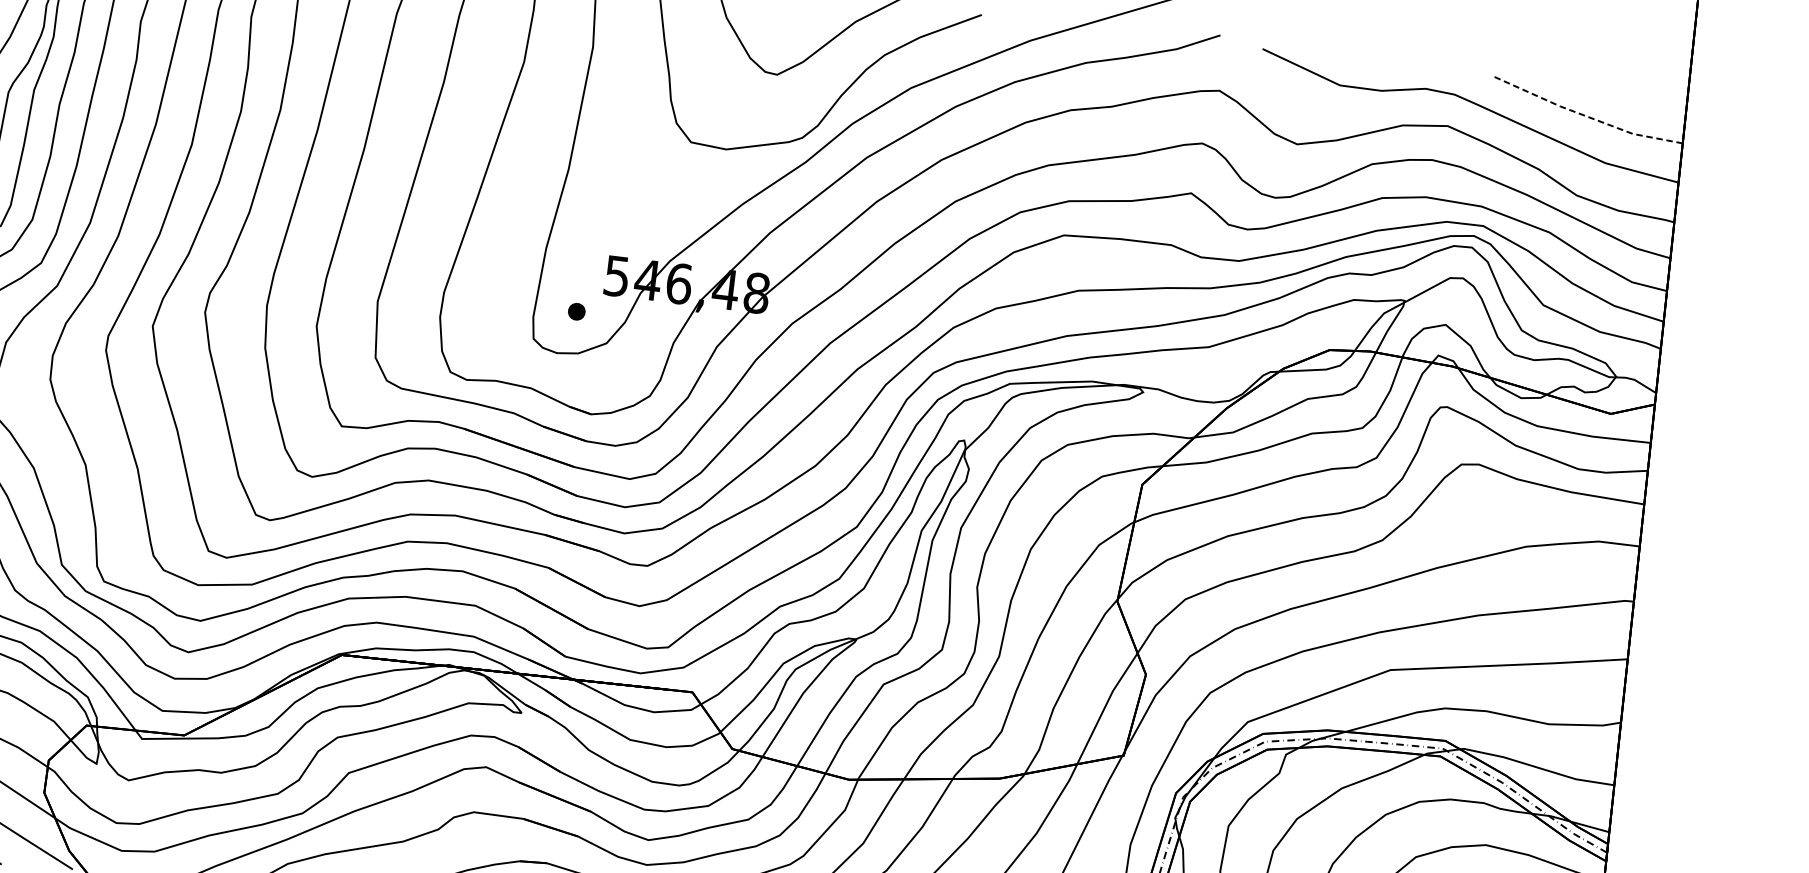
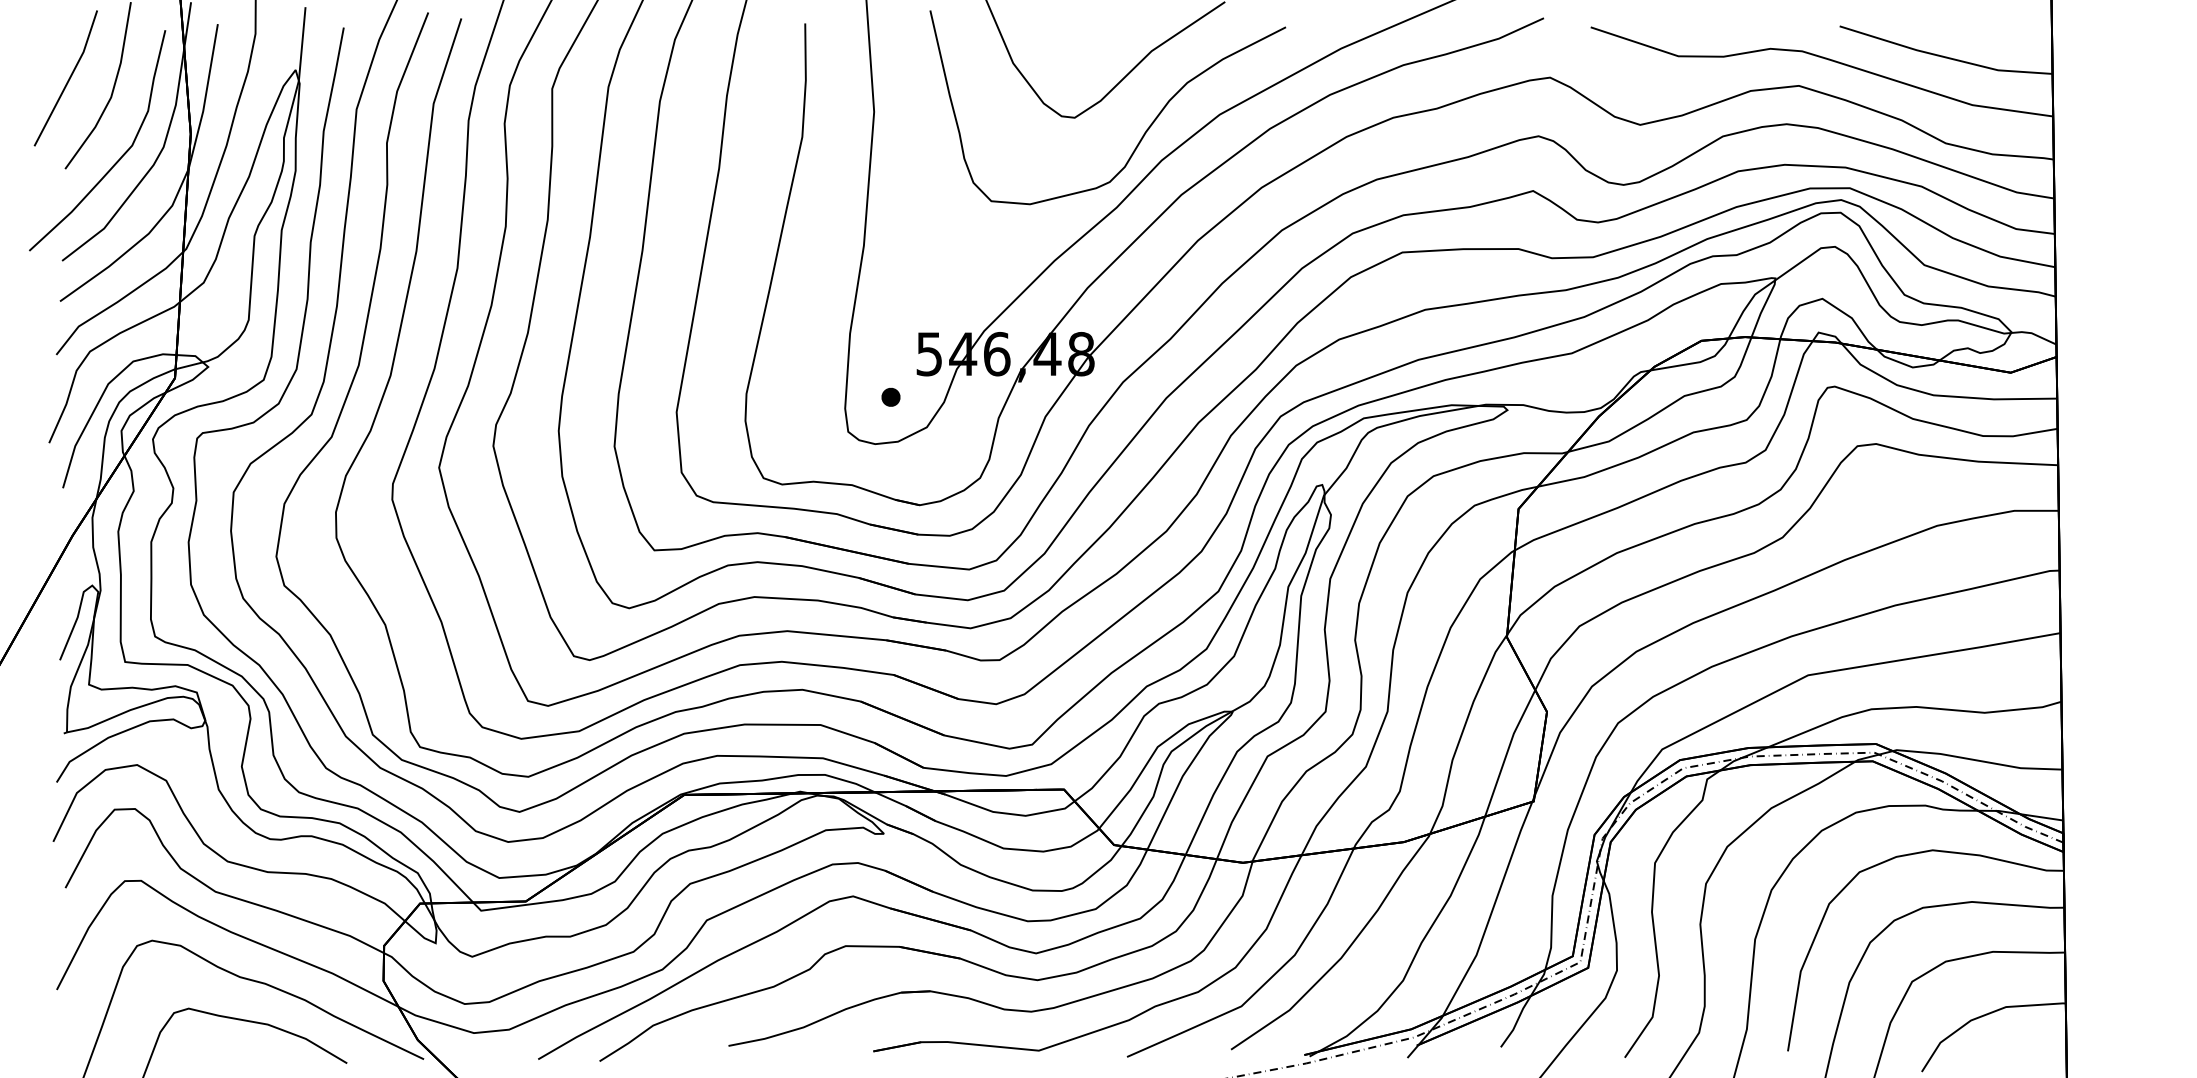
line: (1585, 116) -> (1944, 57), dashed -> solid

